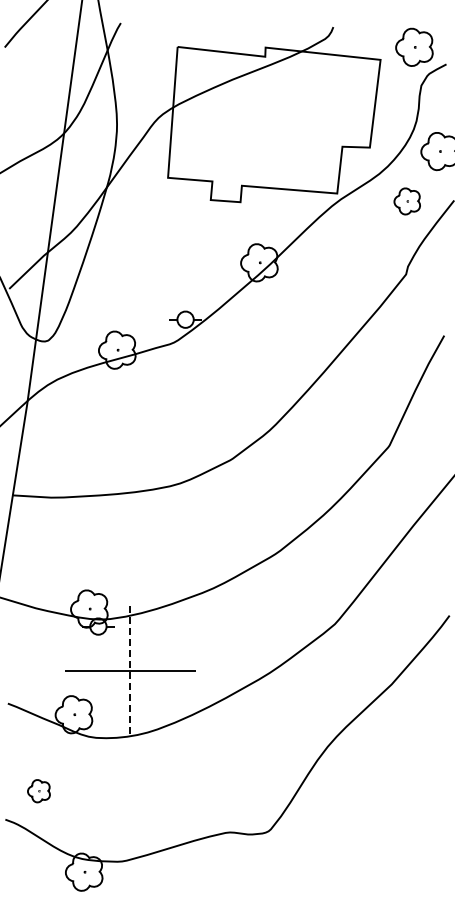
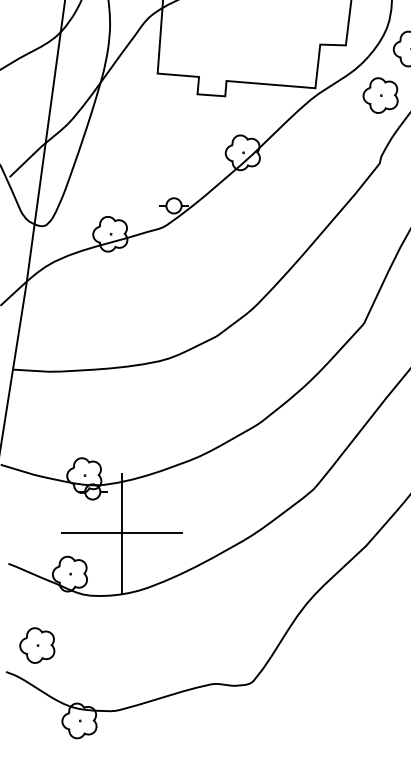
part: (407, 201) -> (380, 95), size x1.43
line: (130, 671) -> (122, 533), dashed -> solid
part: (38, 790) -> (36, 644), size x1.67

